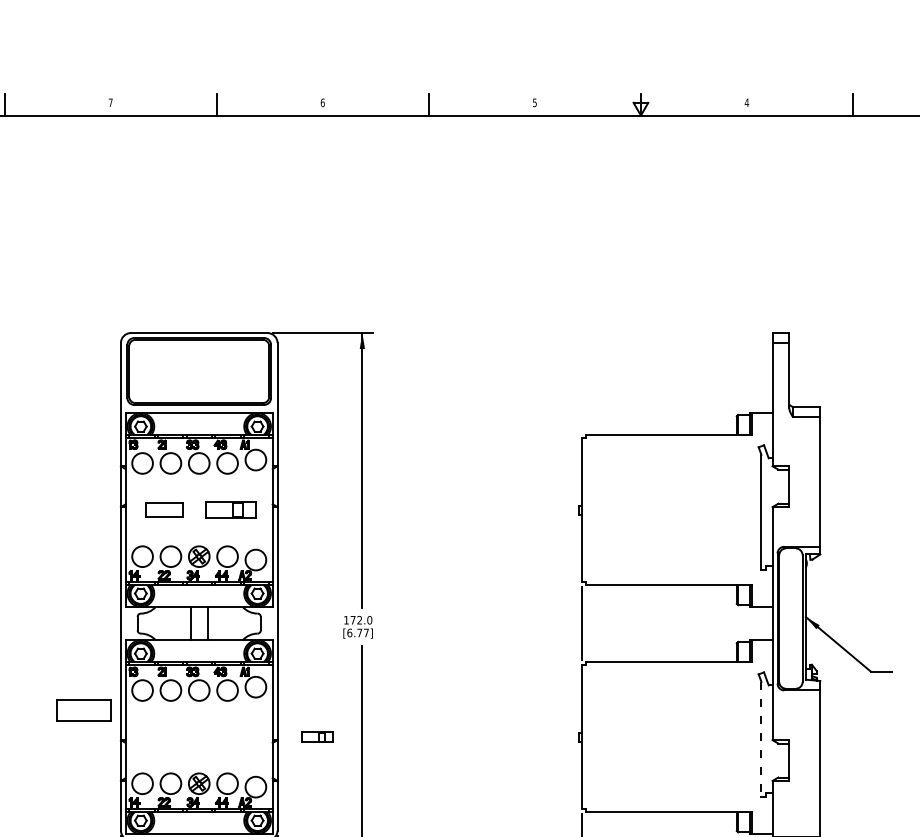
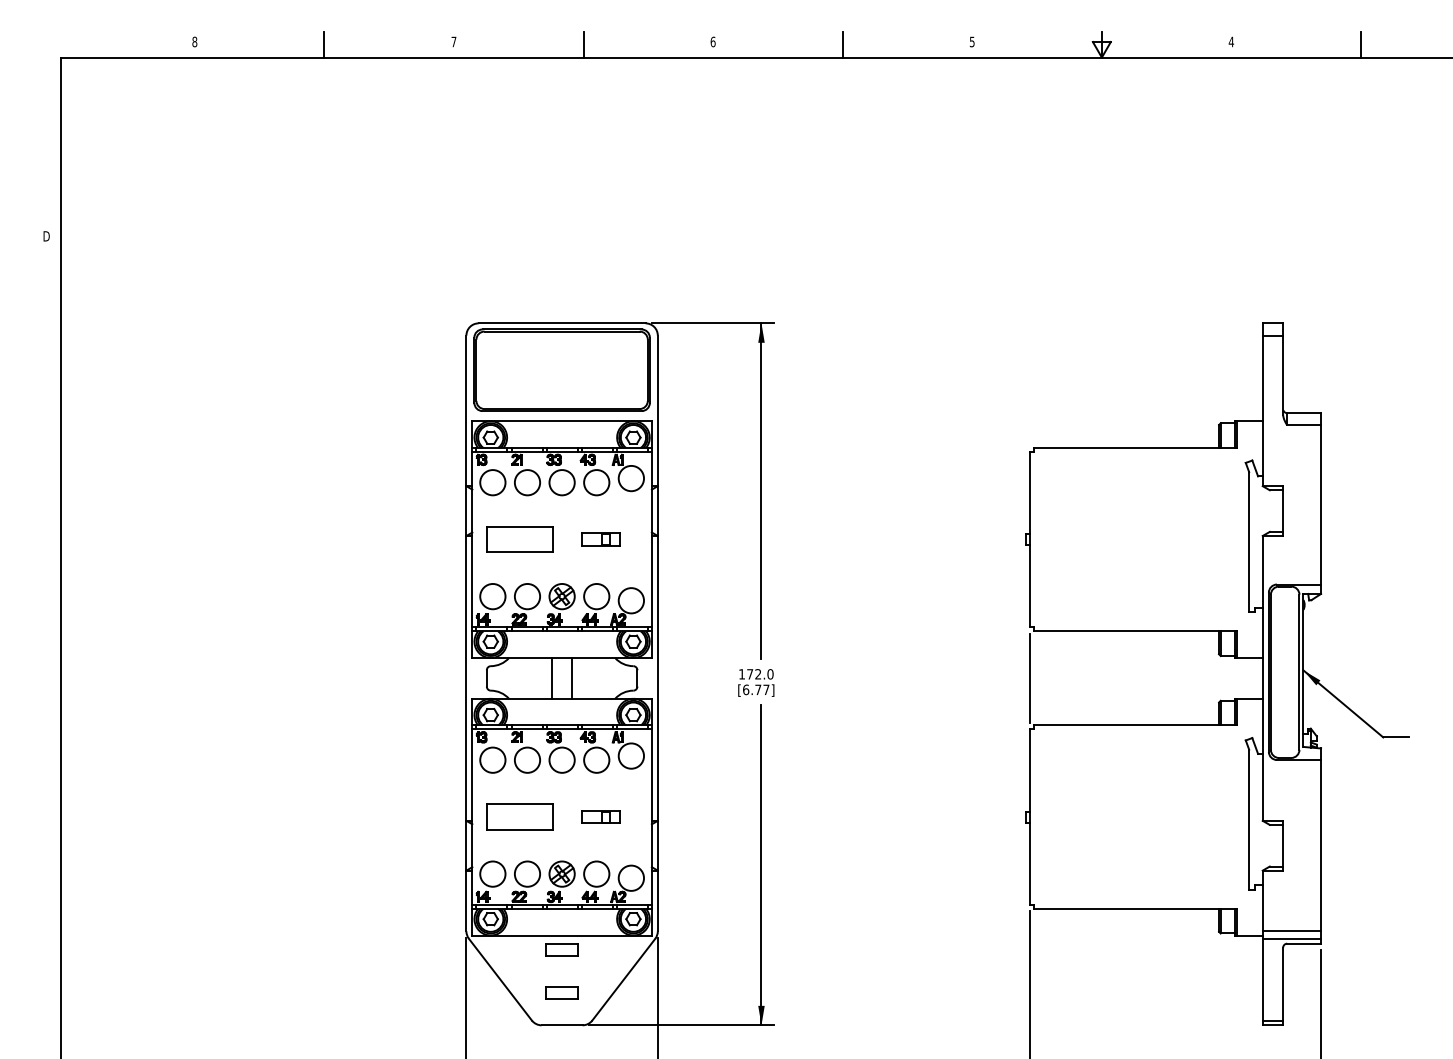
part: (164, 509) -> (519, 539), size x1.43
part: (230, 509) -> (600, 539), size x0.62
part: (83, 709) -> (519, 816), moved
part: (317, 736) -> (600, 816), moved
line: (761, 739) -> (1249, 820), dashed -> solid
line: (796, 830) -> (1291, 931), added

